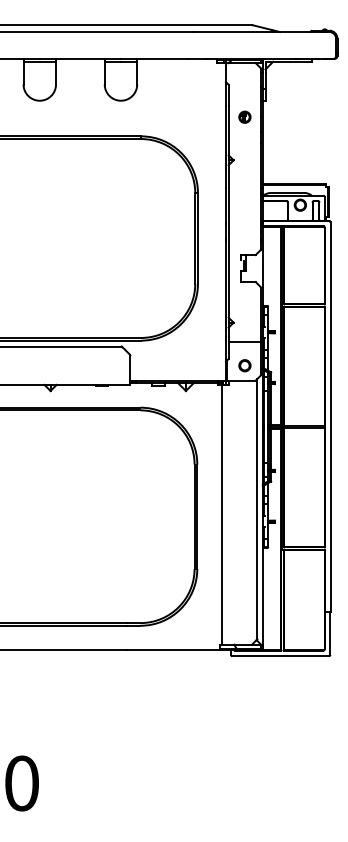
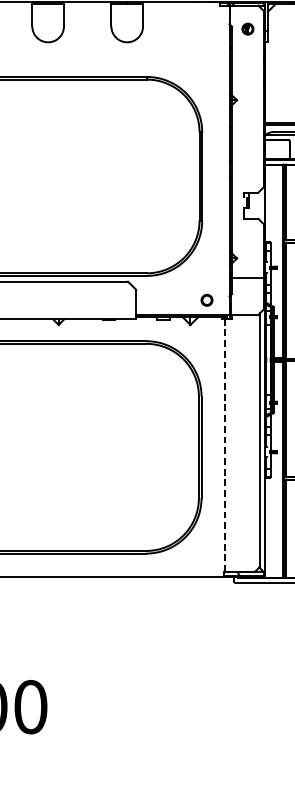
part: (244, 116) -> (247, 28), moved
circle: (244, 365) -> (206, 300), moved
line: (221, 515) -> (225, 446), solid -> dashed

